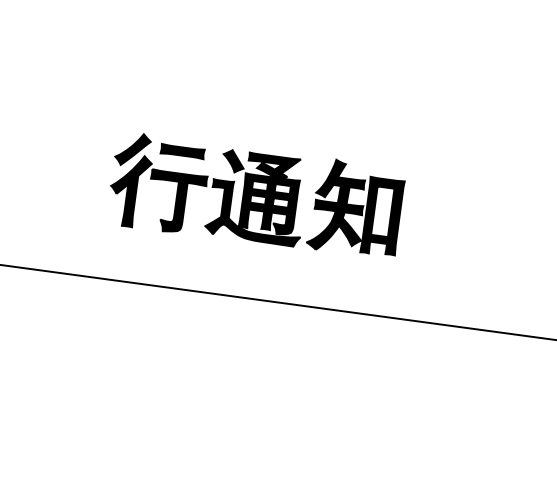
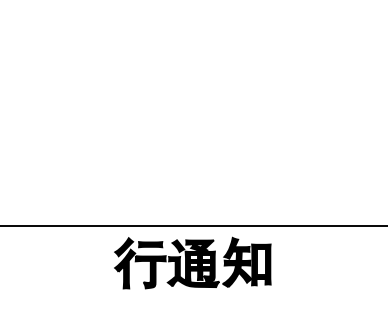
part: (255, 195) -> (192, 262), moved

